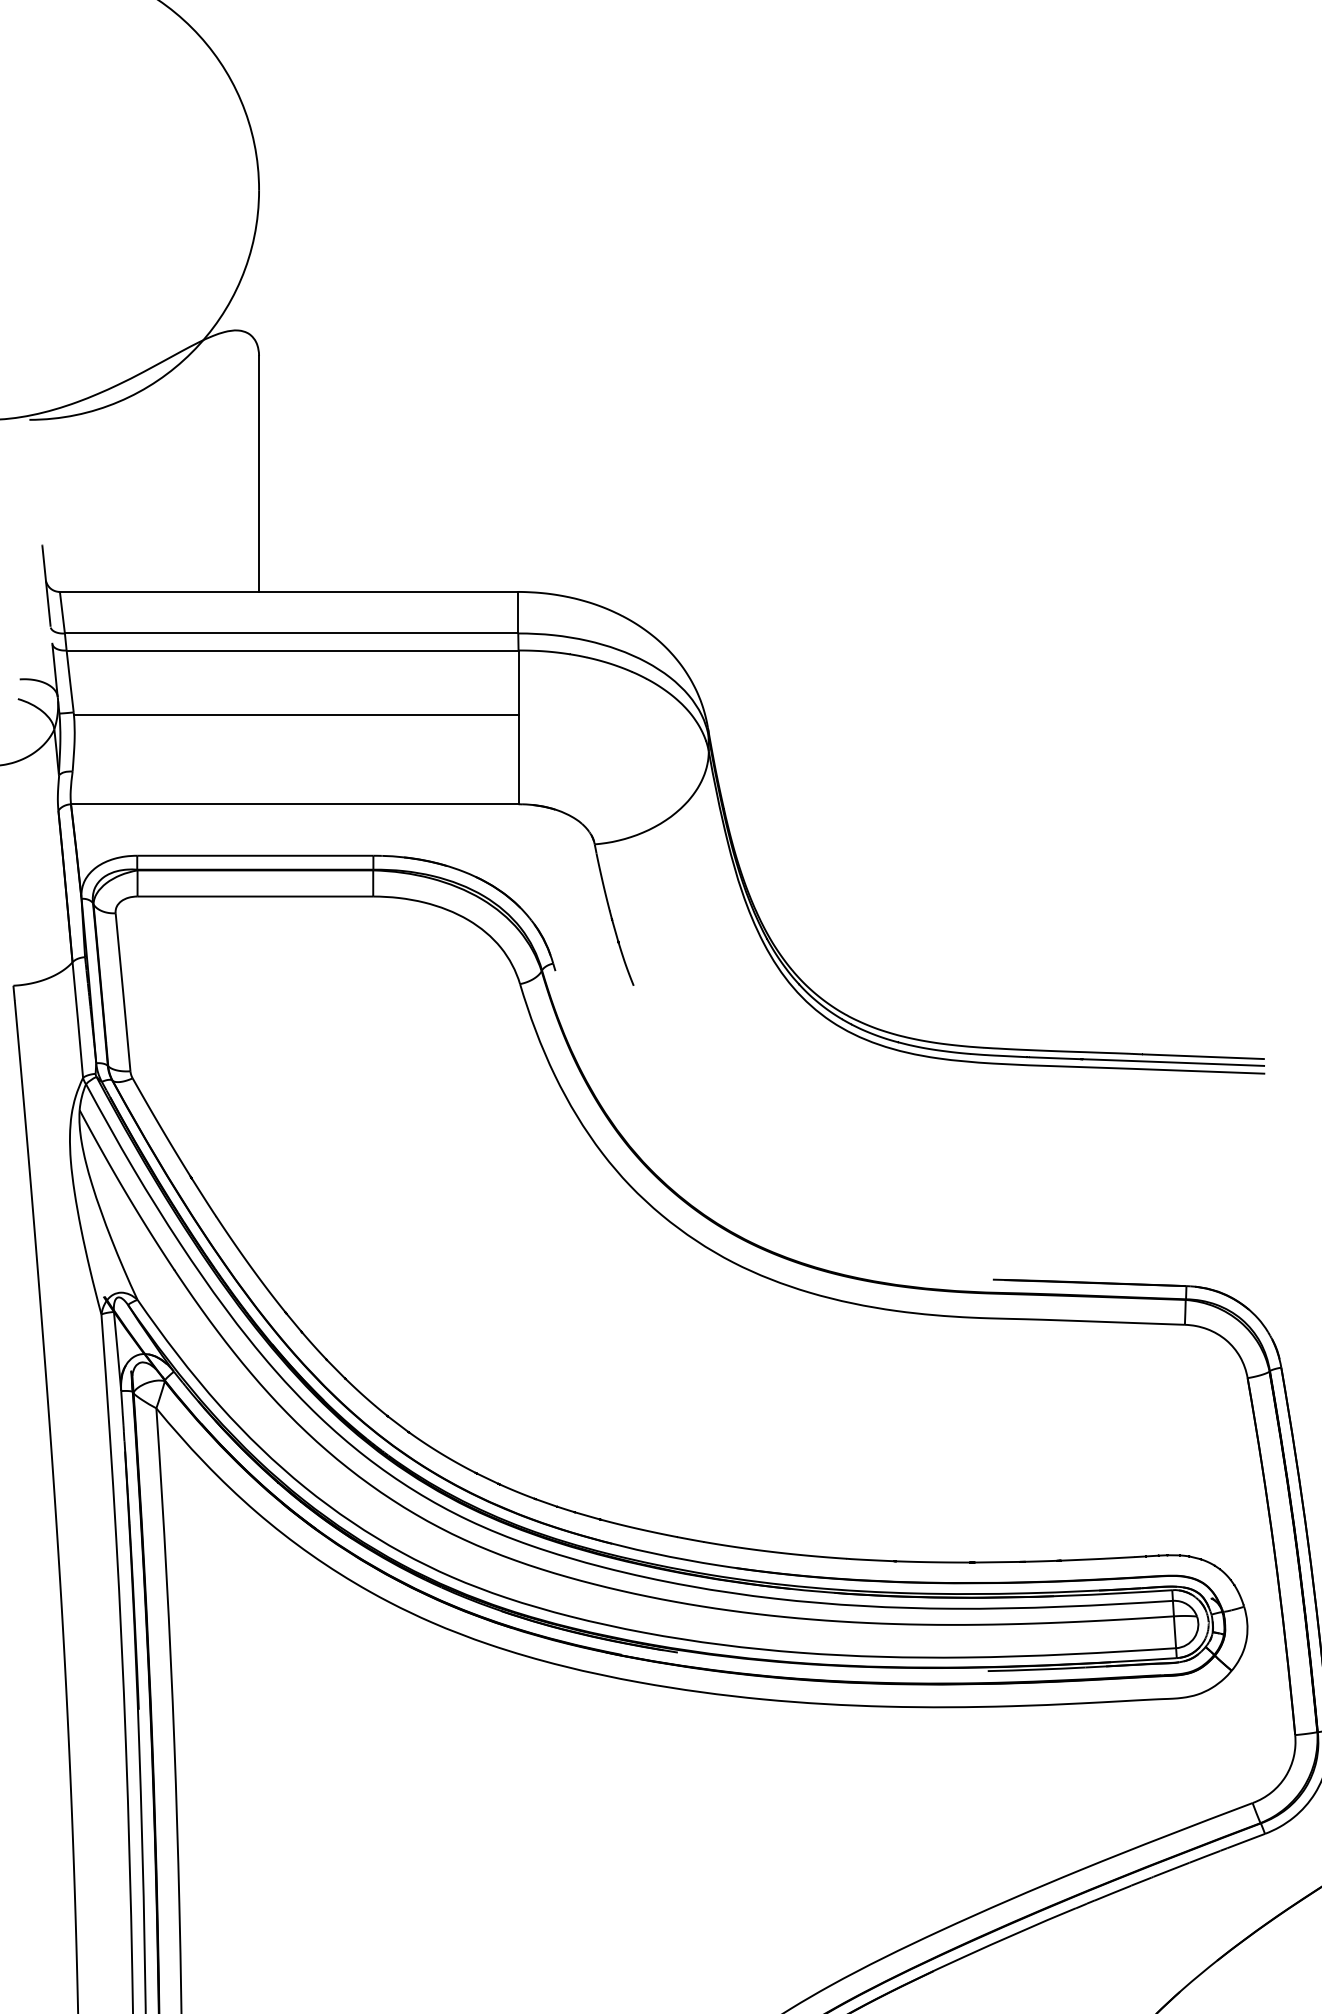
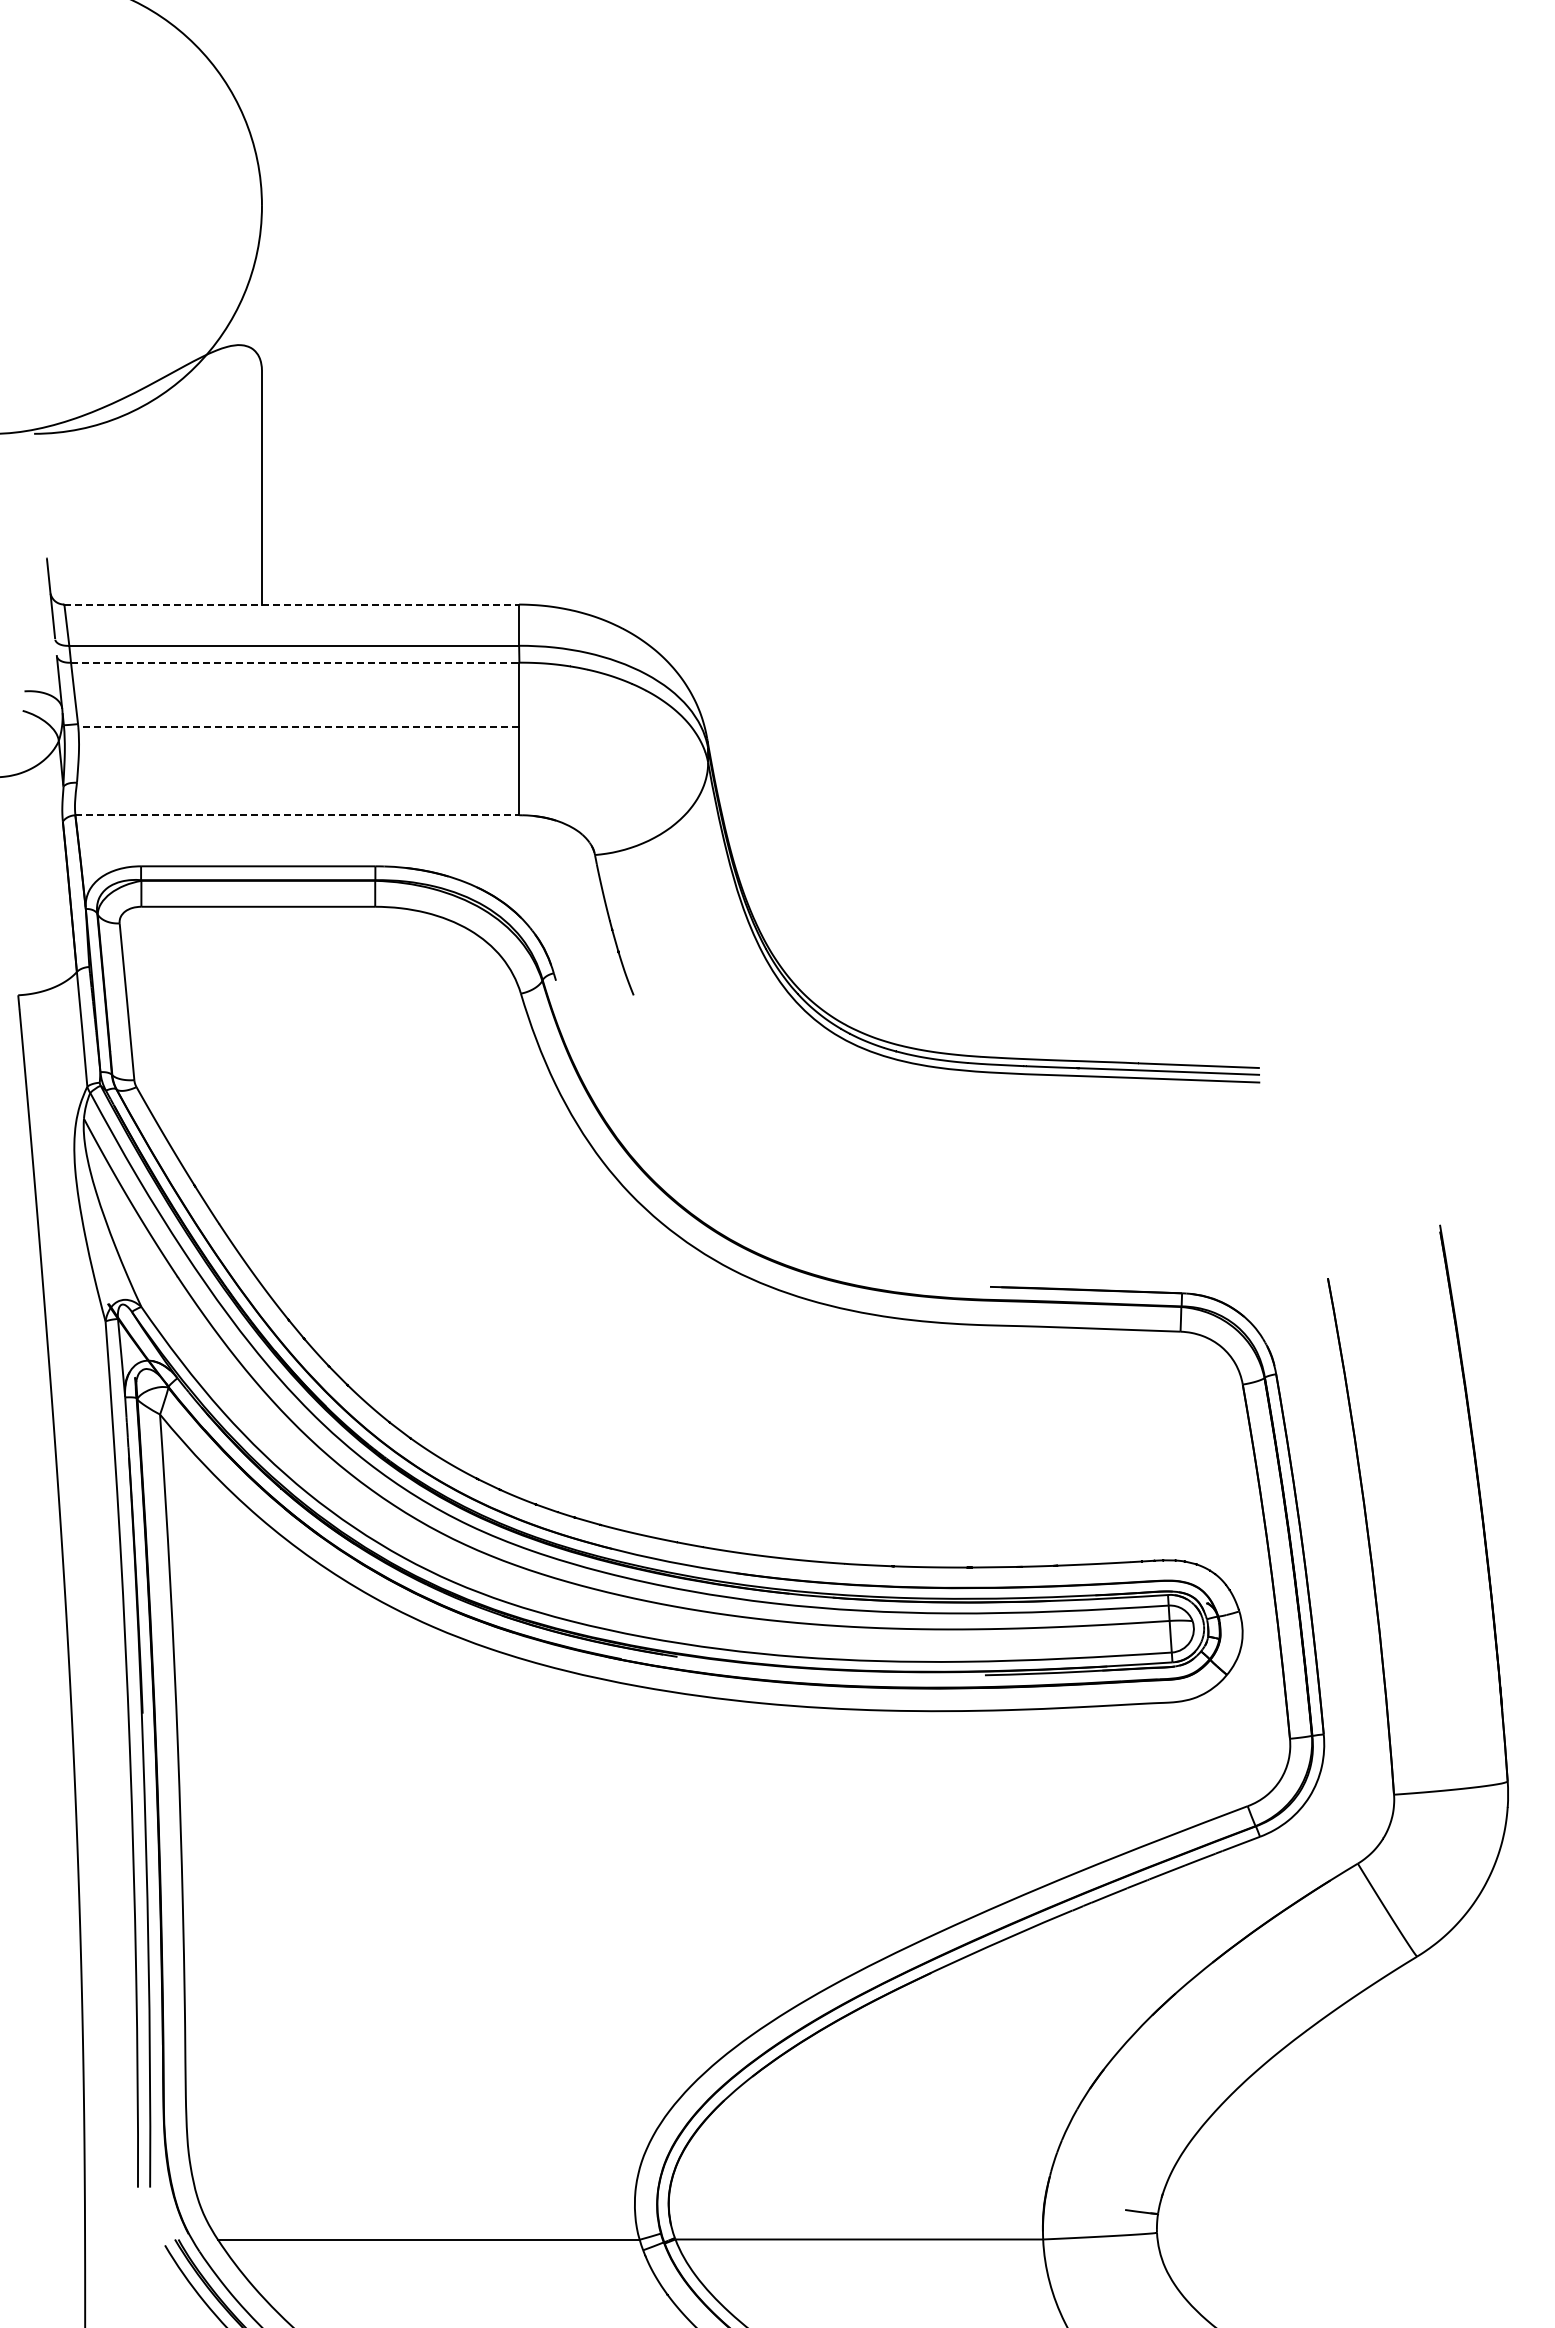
line: (289, 591) -> (292, 604), solid -> dashed
line: (292, 650) -> (295, 662), solid -> dashed
line: (295, 715) -> (298, 727), solid -> dashed
line: (294, 804) -> (297, 815), solid -> dashed

